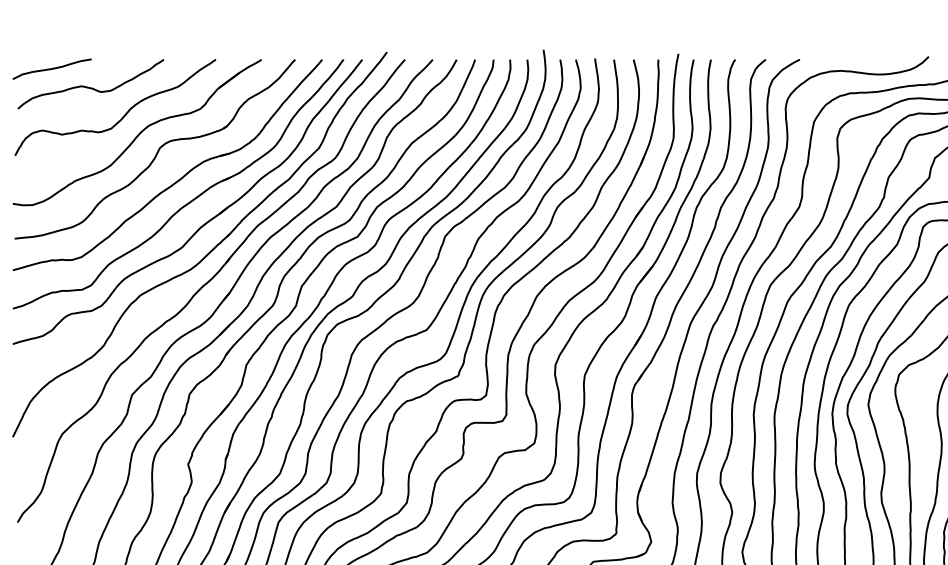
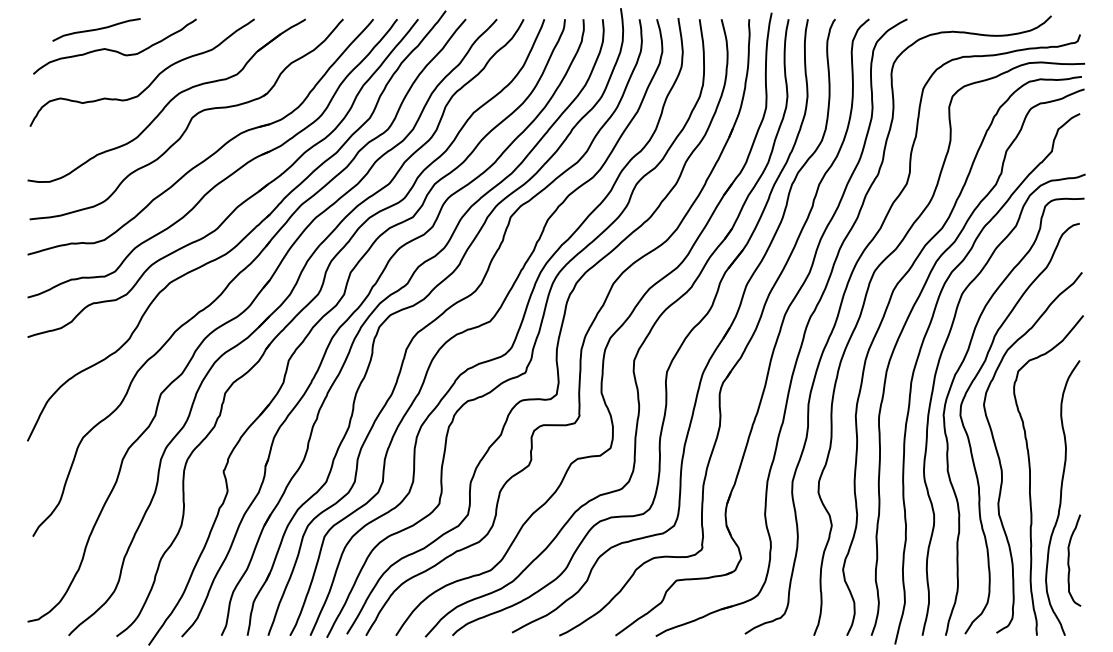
curve: (52, 68) -> (96, 29), moved

